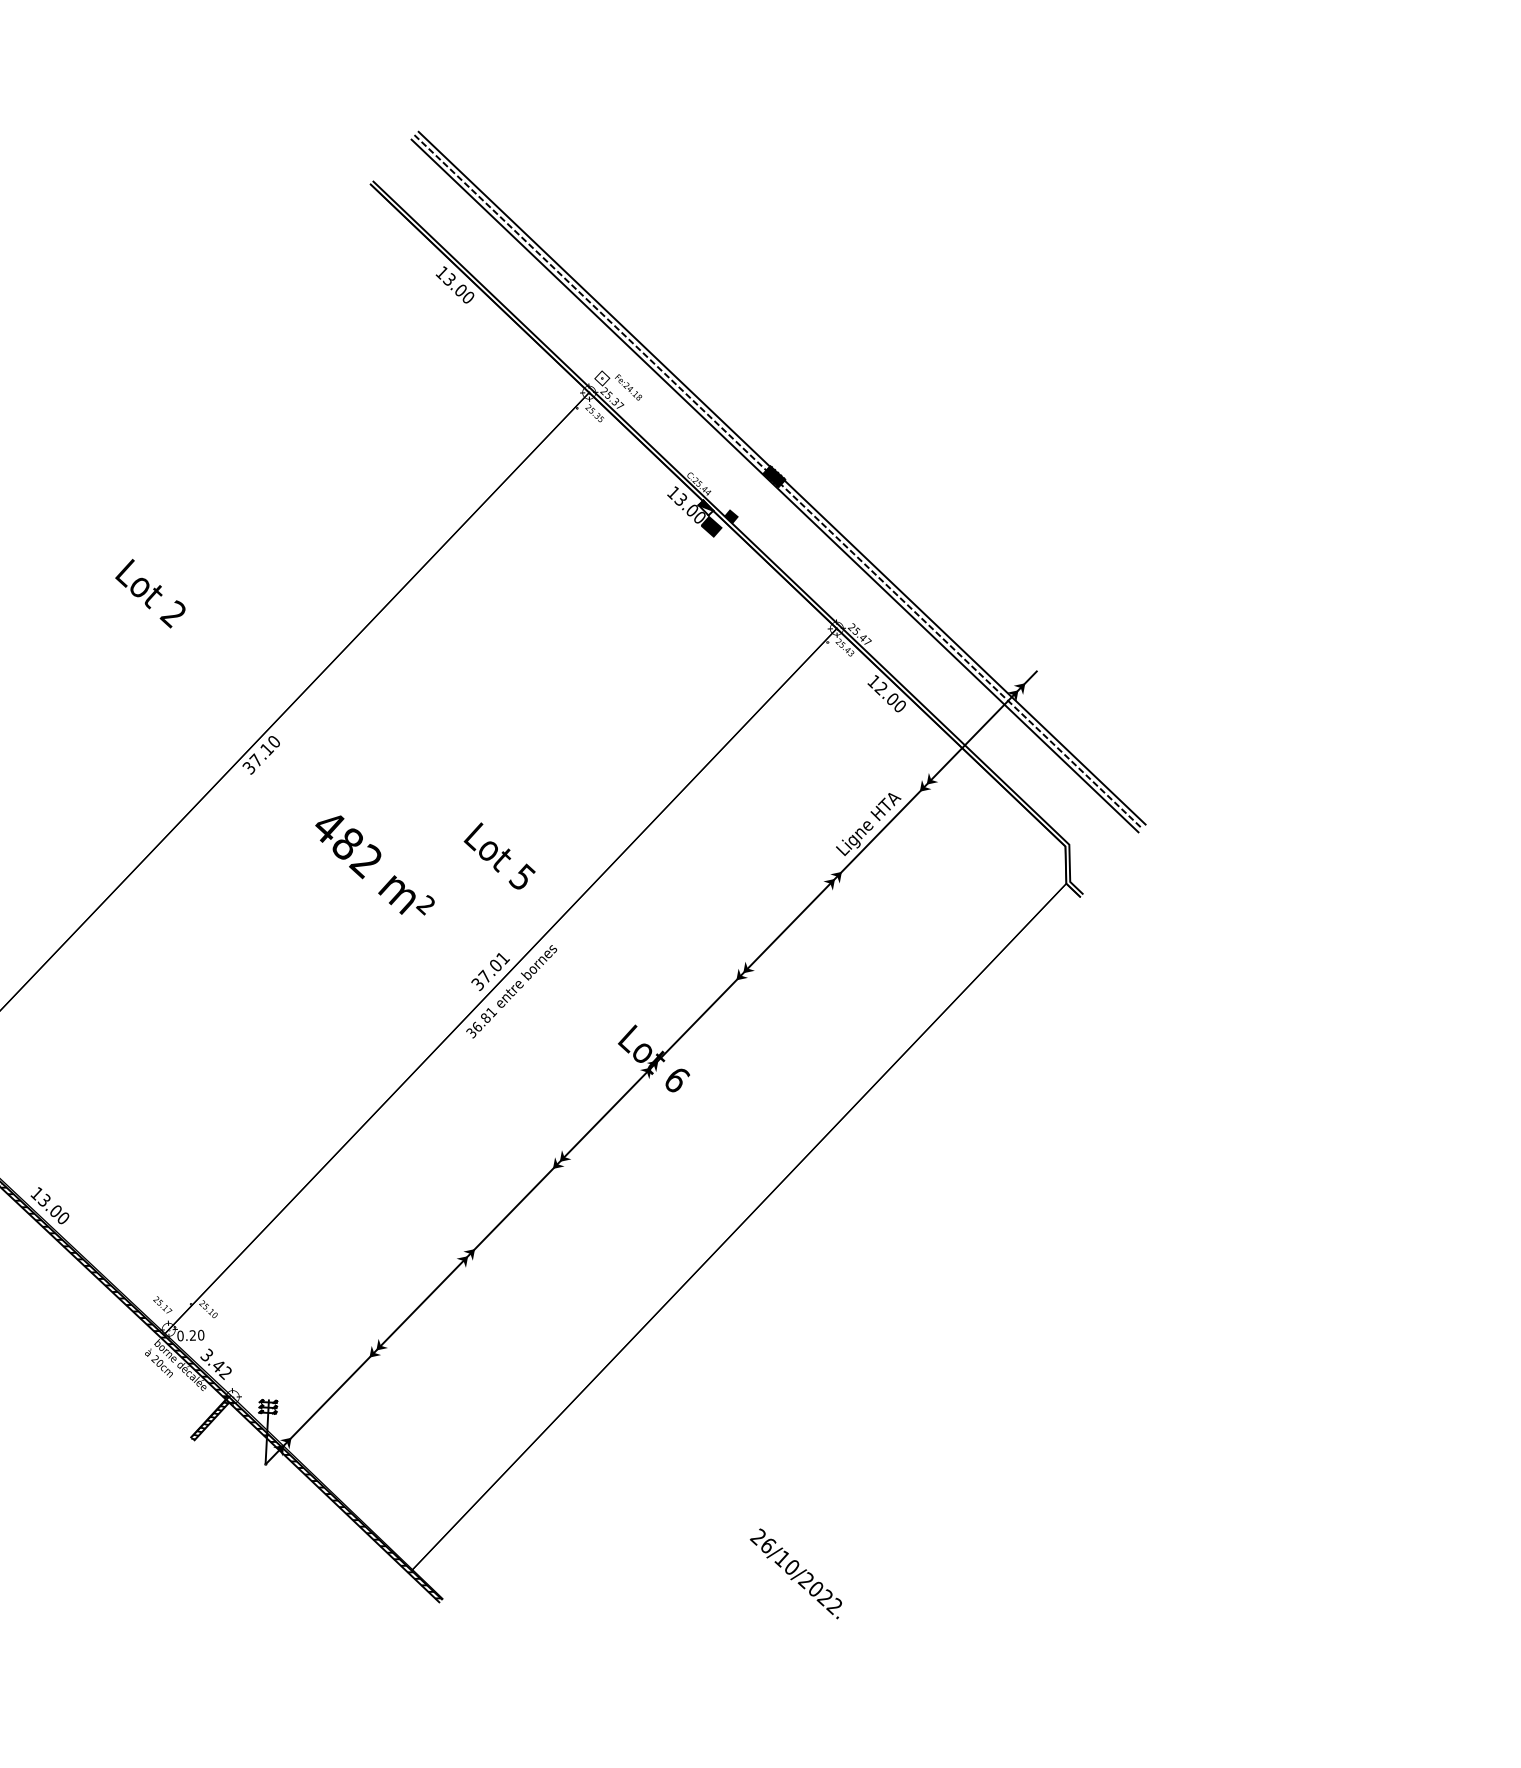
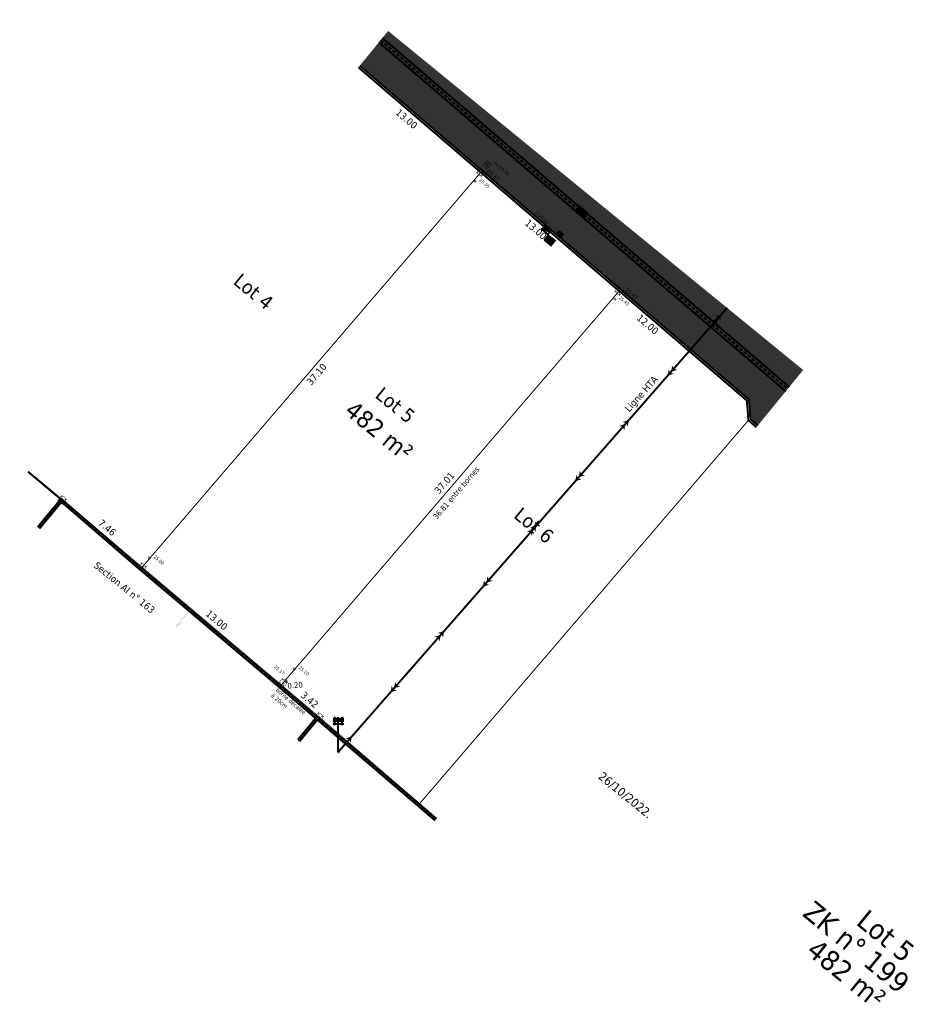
fill: (772, 505) -> (581, 227), added
text: (173, 613) -> (265, 301), 2 -> 4
text: (498, 856) -> (394, 404), moved

